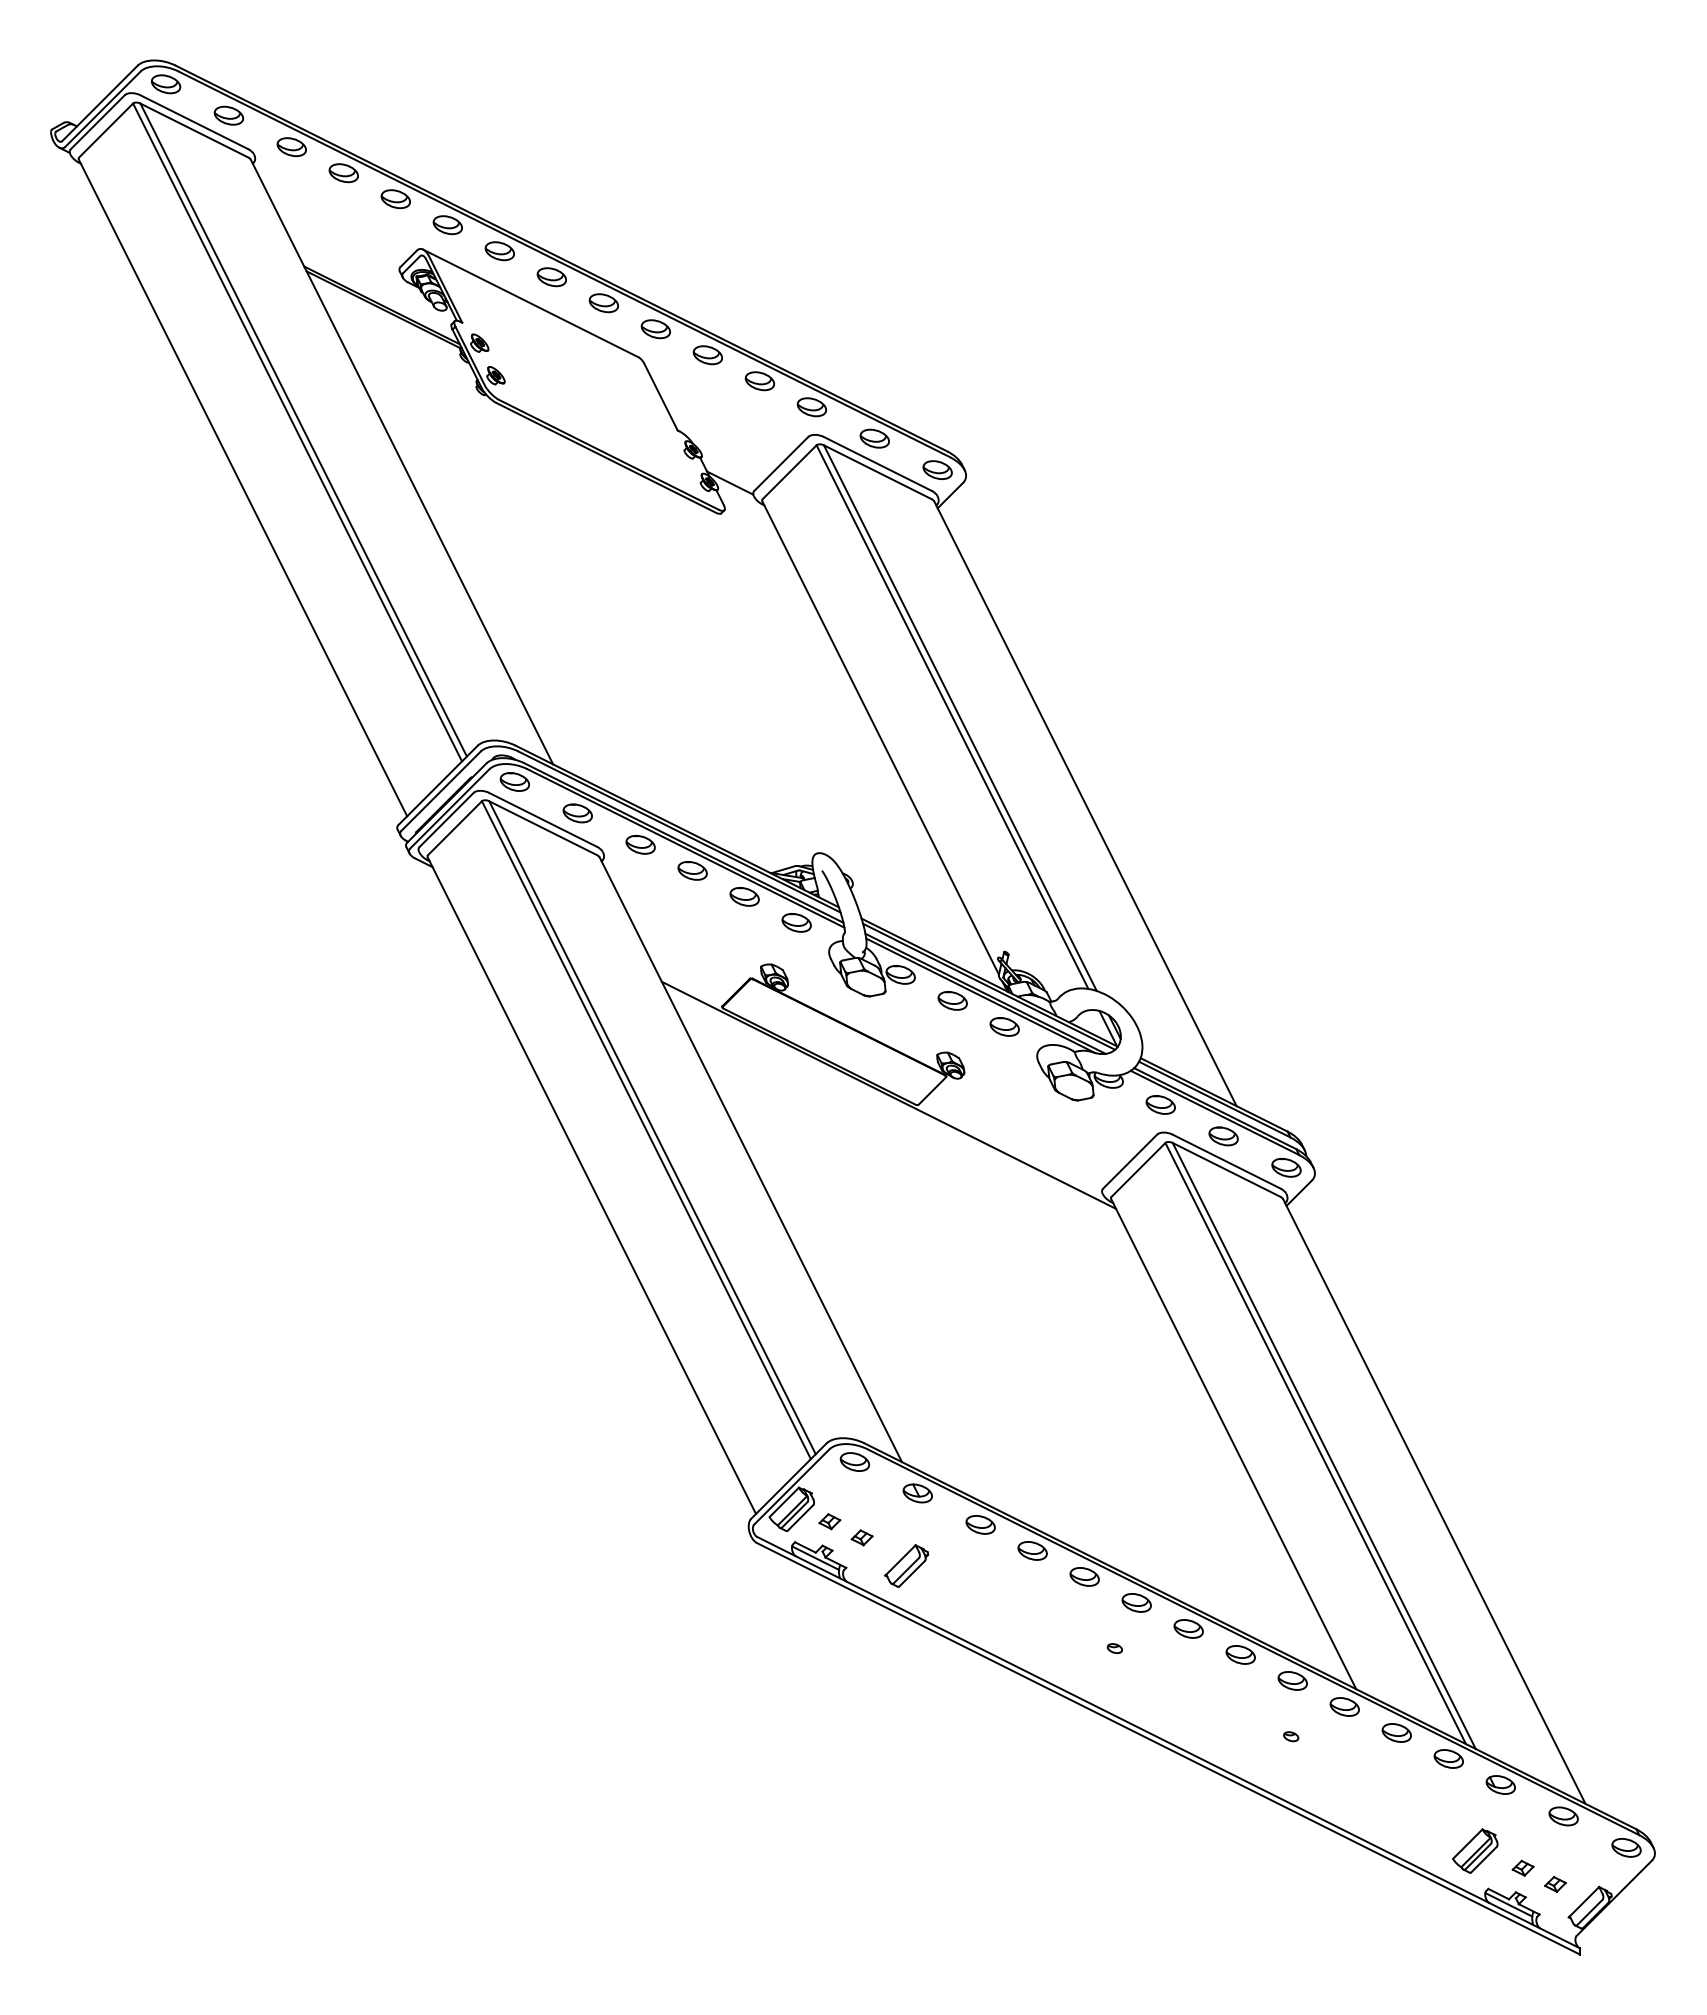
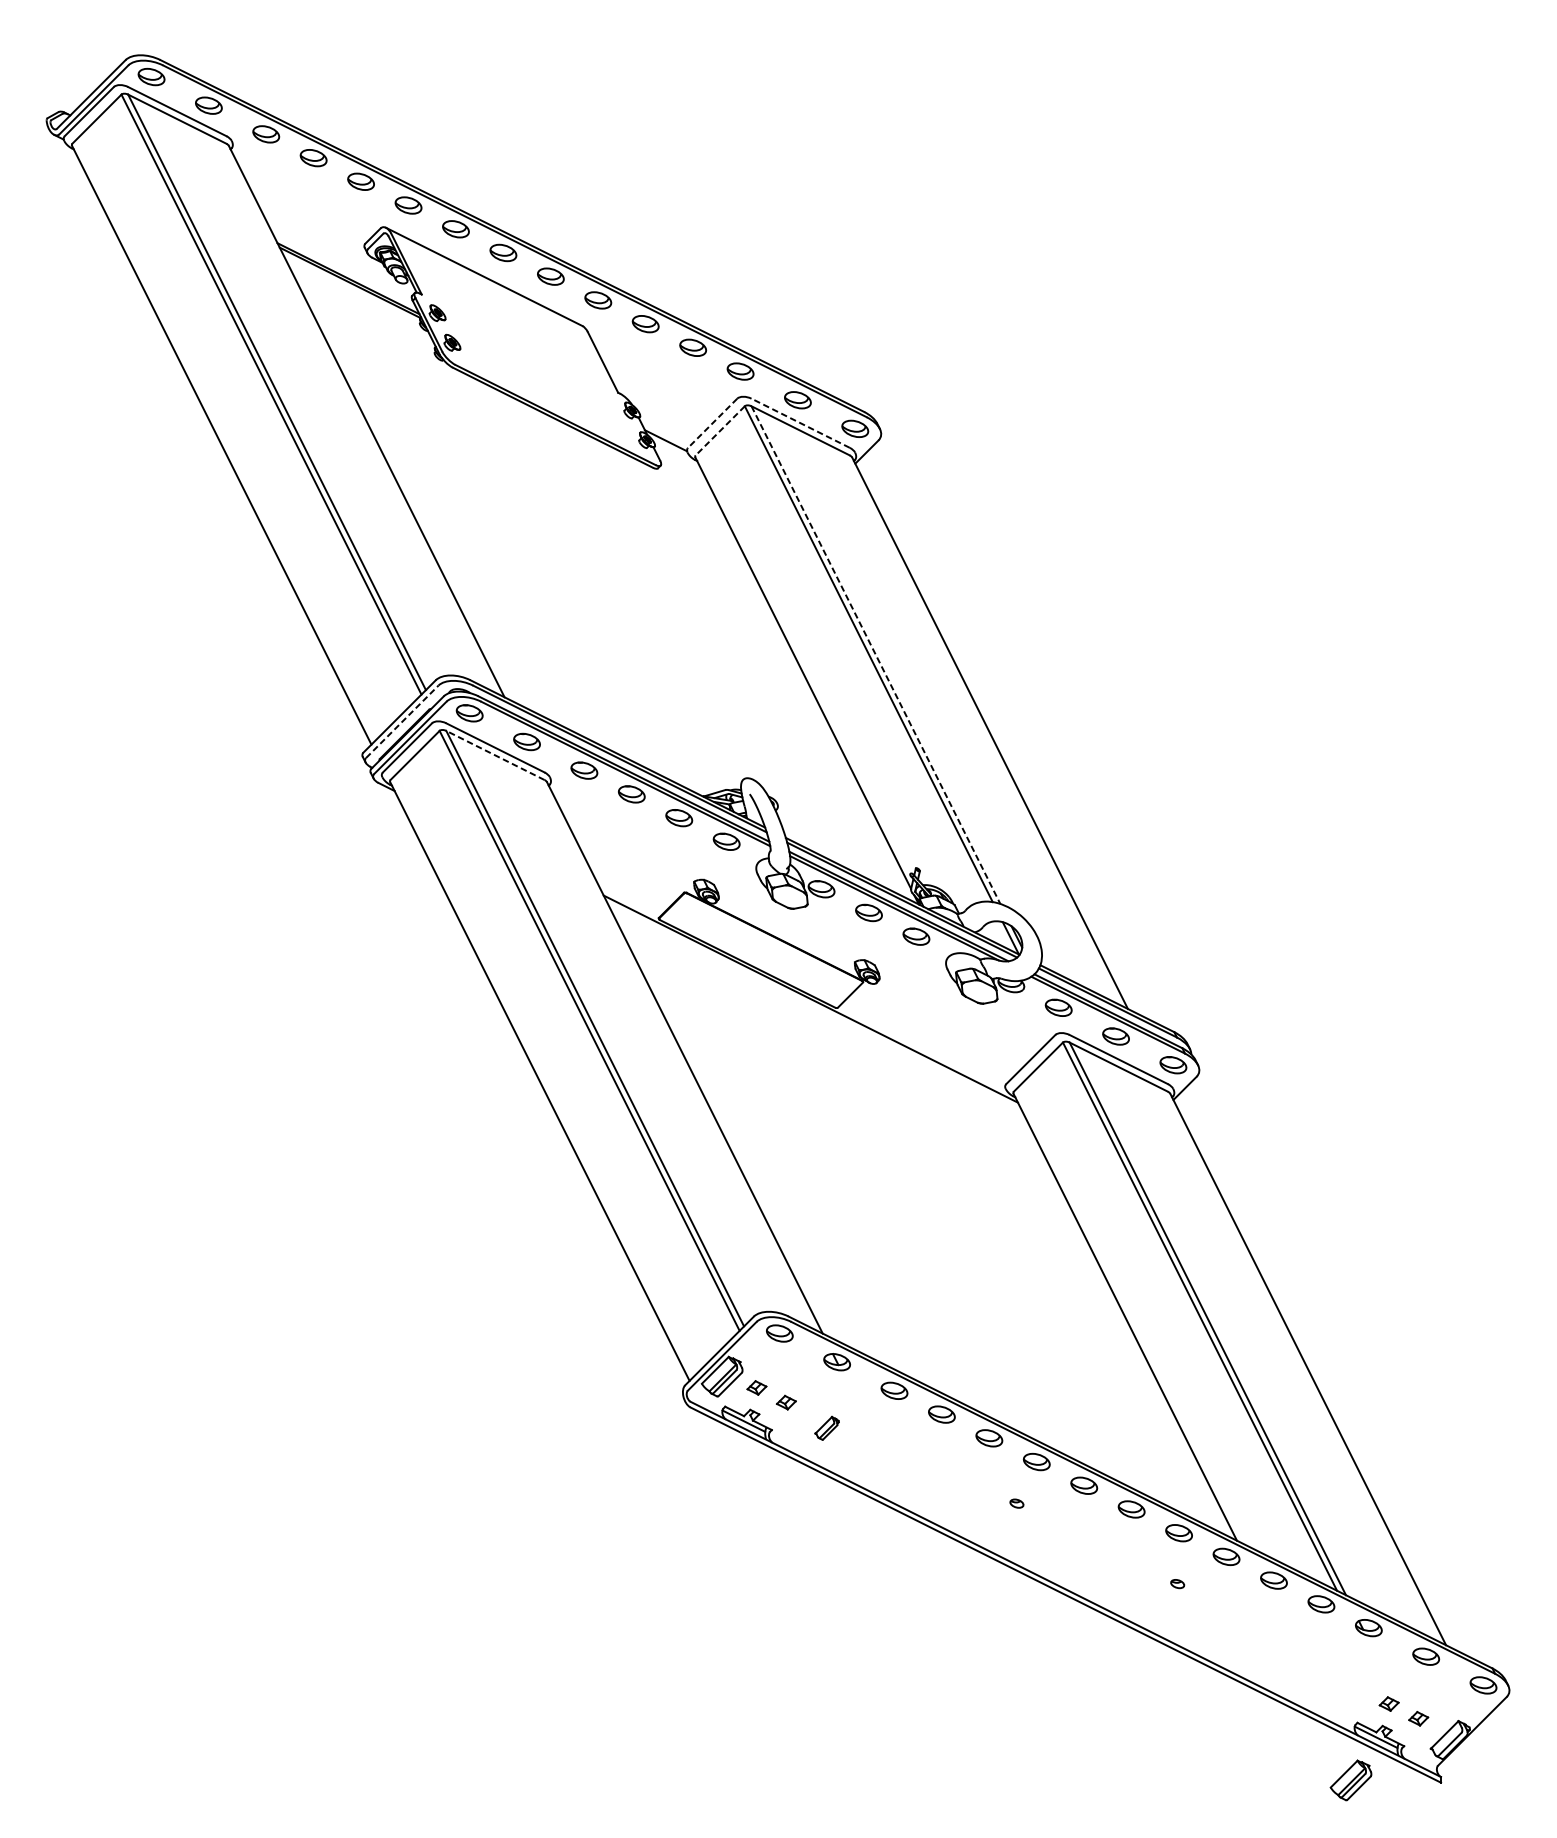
line: (877, 463) -> (800, 422), solid -> dashed
line: (781, 464) -> (712, 423), solid -> dashed
line: (789, 472) -> (720, 431), solid -> dashed
line: (960, 718) -> (876, 655), solid -> dashed
line: (441, 790) -> (402, 721), solid -> dashed
line: (542, 827) -> (494, 754), solid -> dashed
part: (906, 1565) -> (826, 1427), size x0.6
part: (1475, 1850) -> (1351, 1779), moved

